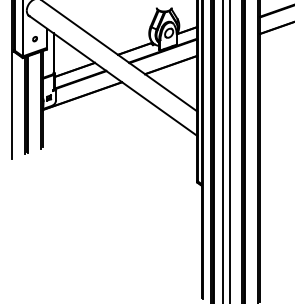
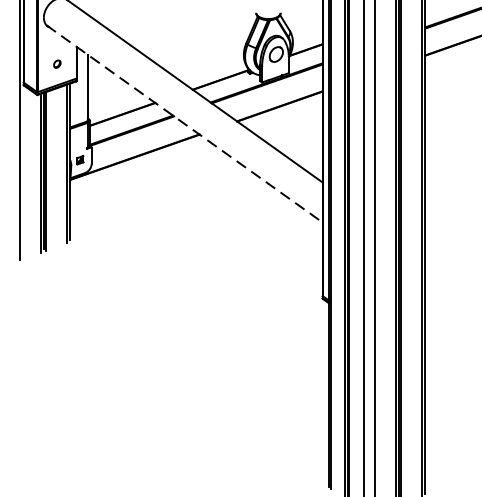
line: (112, 75) -> (183, 123), solid -> dashed

